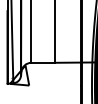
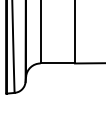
hatch: (19, 75) -> (23, 81), removed

